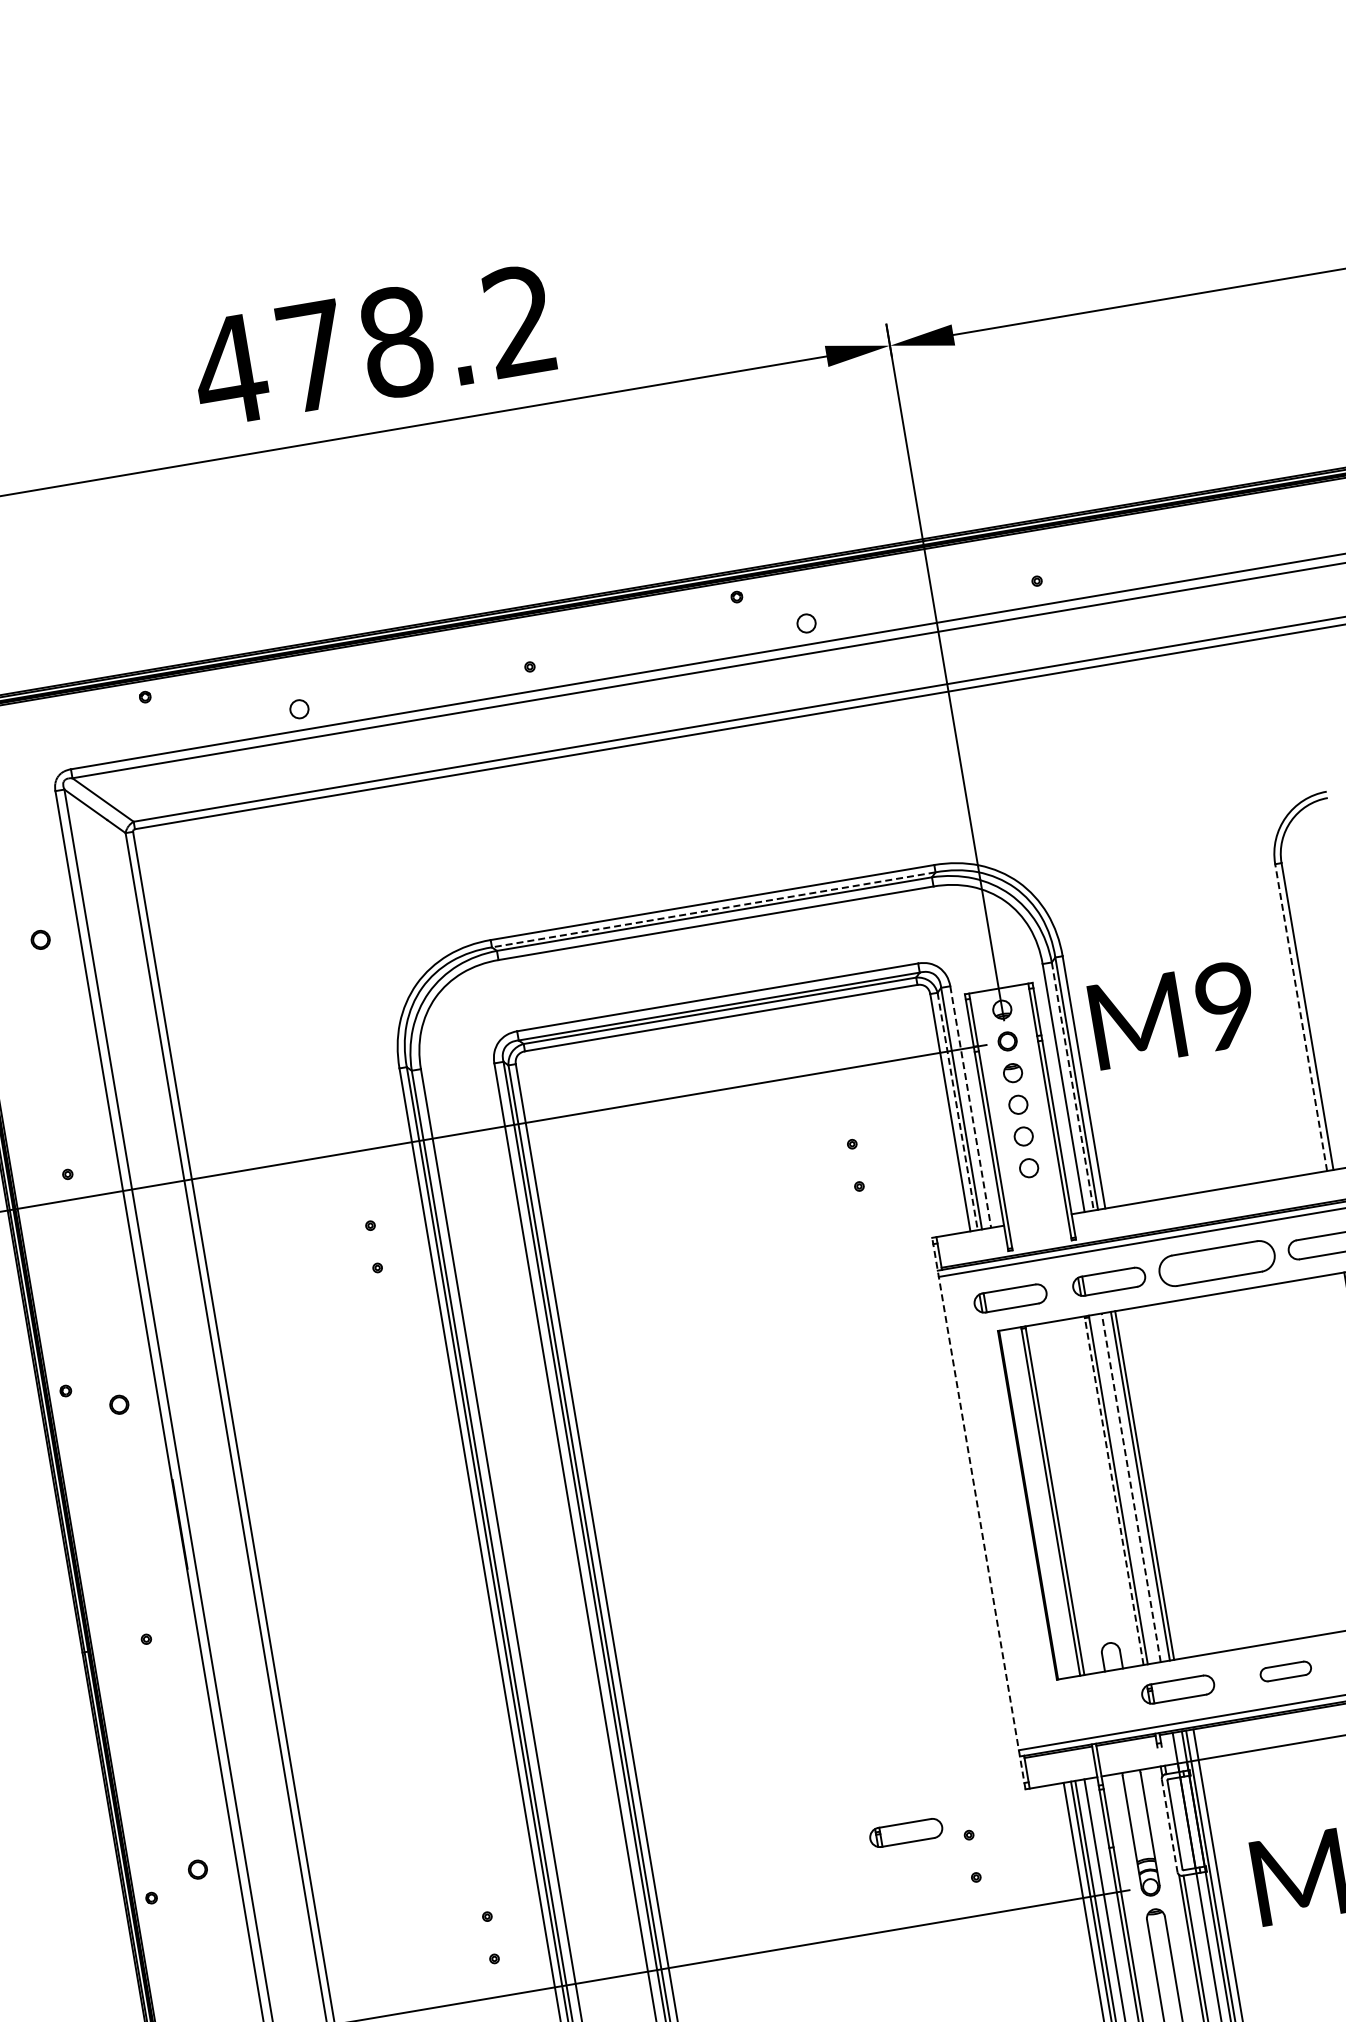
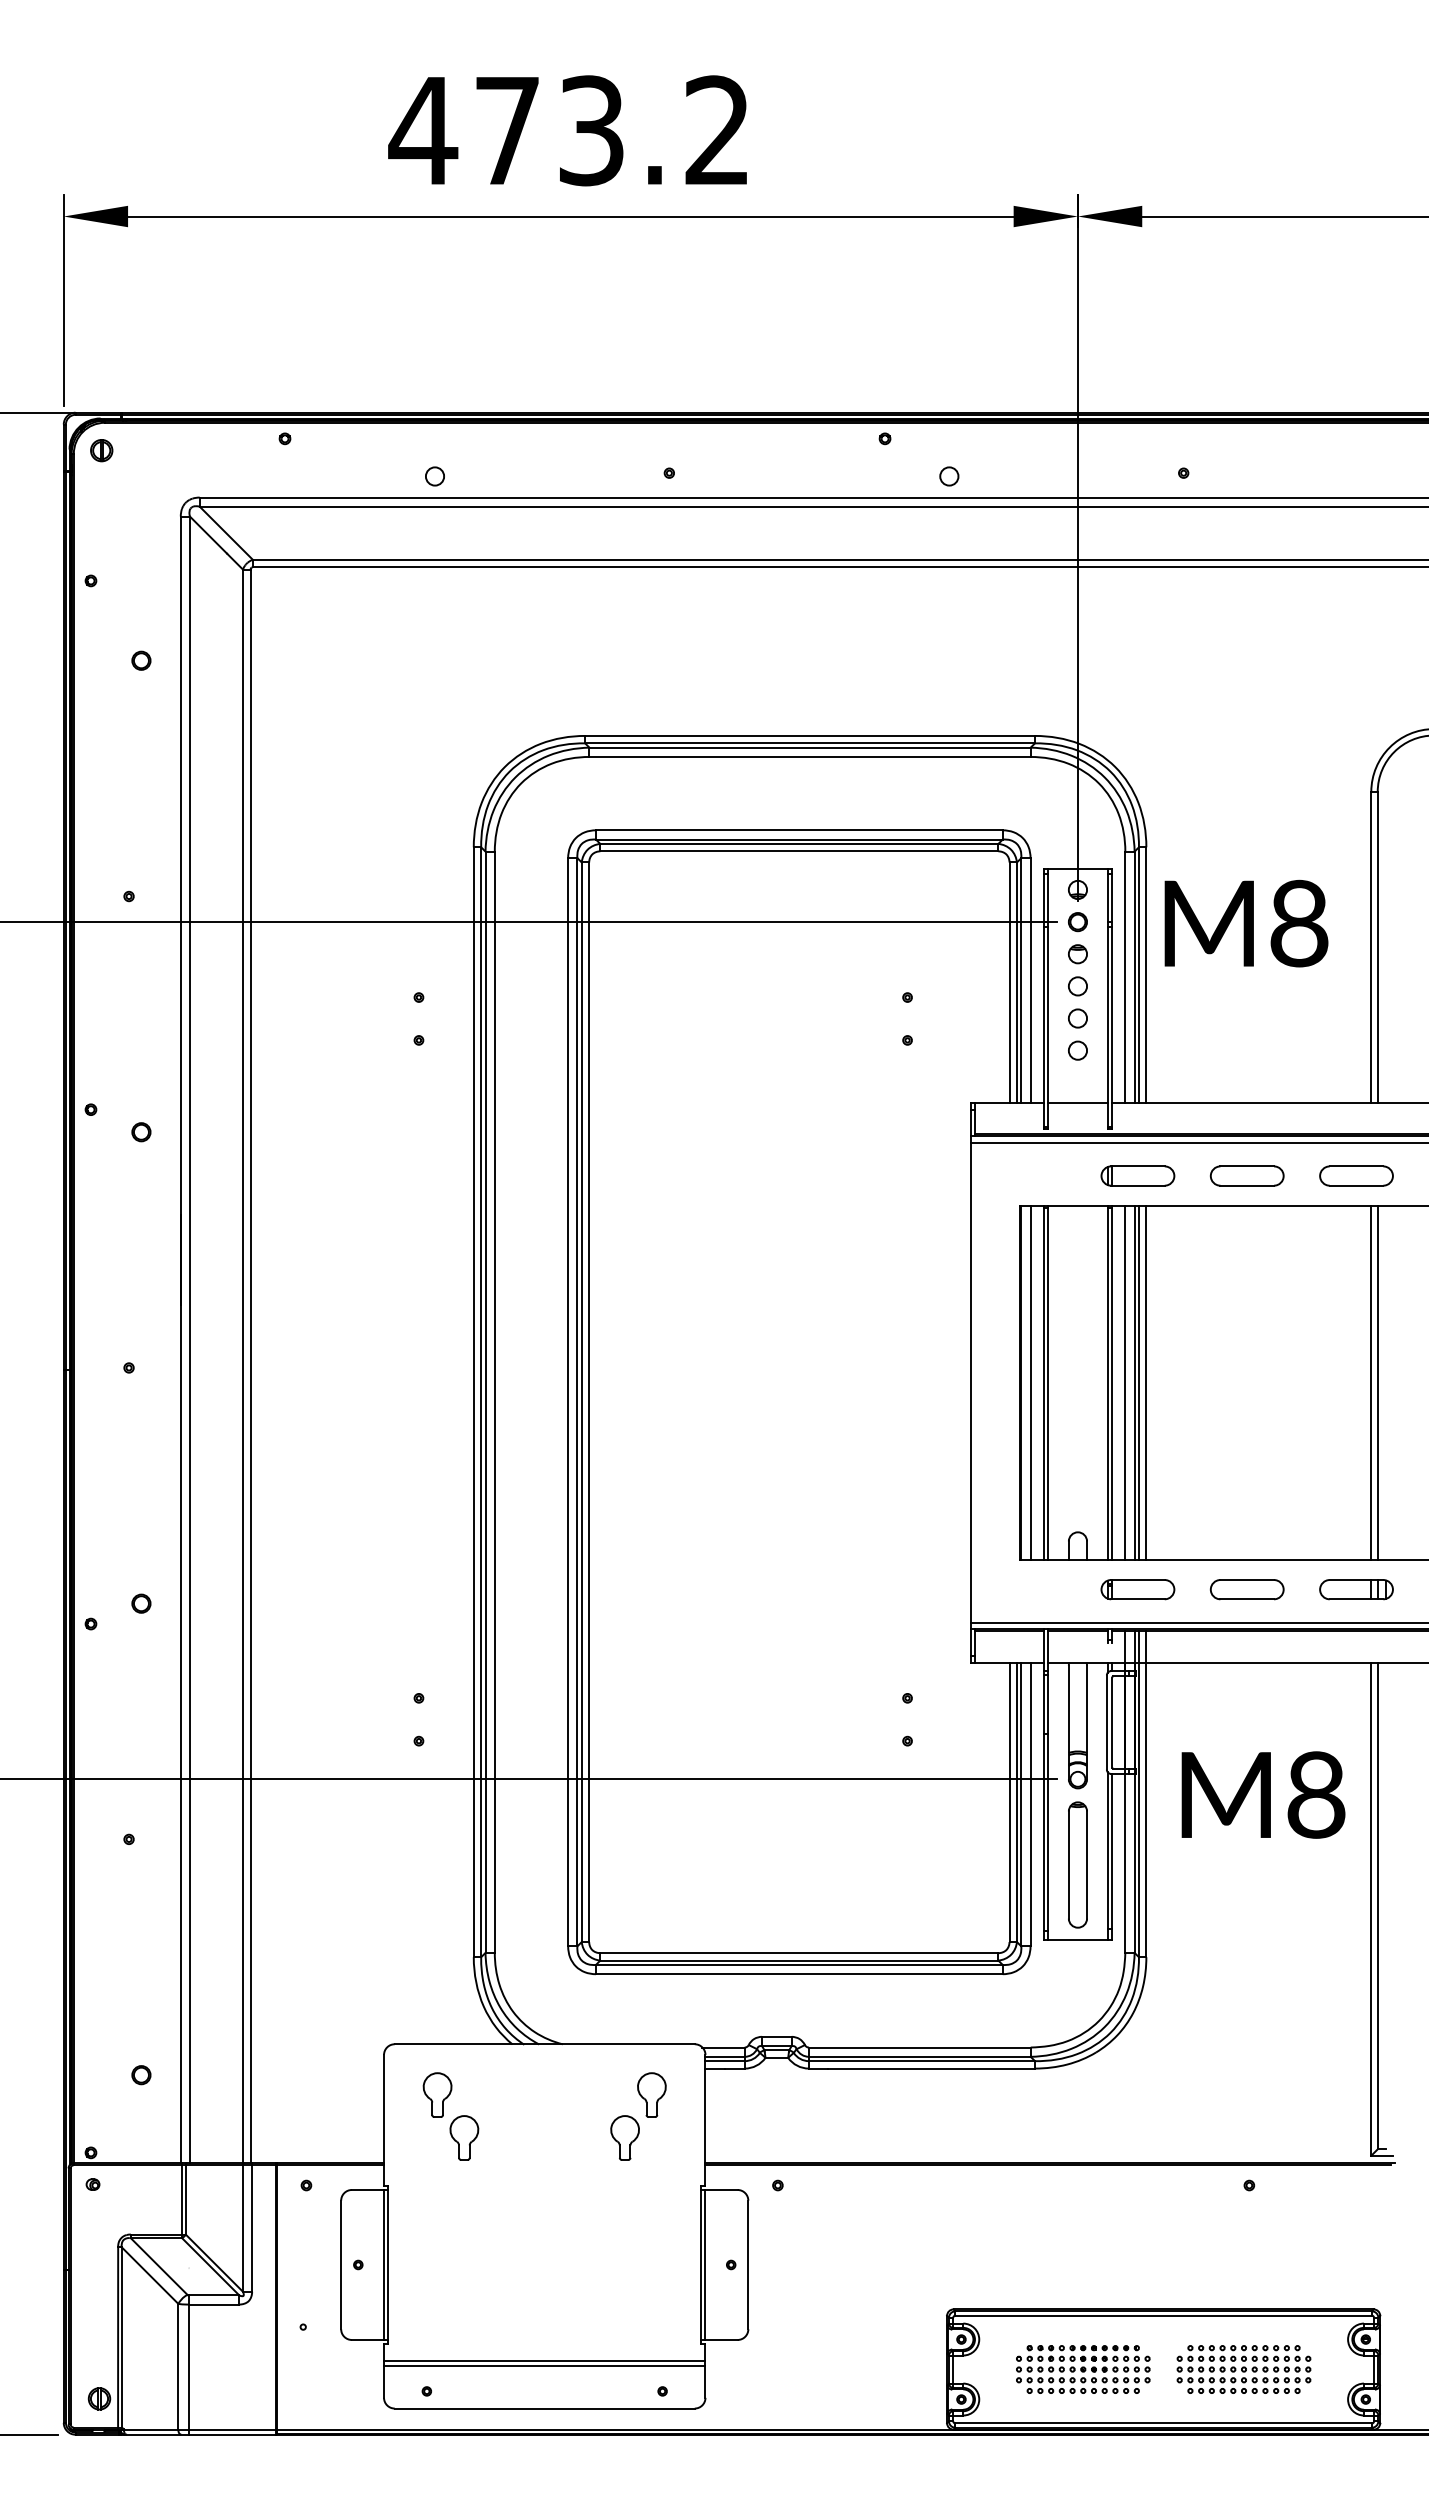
text: (396, 342) -> (591, 130), 478.2 -> 473.2
line: (714, 909) -> (810, 743), dashed -> solid
text: (1226, 1006) -> (1299, 924), M9 -> M8
line: (1301, 1017) -> (1371, 947), dashed -> solid
line: (1072, 1086) -> (1134, 977), dashed -> solid
line: (970, 1106) -> (1030, 980), dashed -> solid
line: (957, 1112) -> (1016, 983), dashed -> solid
line: (1037, 1220) -> (1077, 1103), added
part: (1216, 1263) -> (1246, 1175), size x0.62
part: (1010, 1298) -> (1037, 1175), removed
line: (1152, 1483) -> (1146, 1382), added
line: (1131, 1487) -> (1125, 1382), dashed -> solid
line: (1113, 1490) -> (1107, 1382), dashed -> solid
line: (1037, 1503) -> (1030, 1382), added
line: (978, 1513) -> (970, 1382), dashed -> solid
part: (1285, 1671) -> (1246, 1589), size x1.43
line: (1169, 1826) -> (1106, 1723), dashed -> solid
part: (905, 1832) -> (845, 1685), removed

